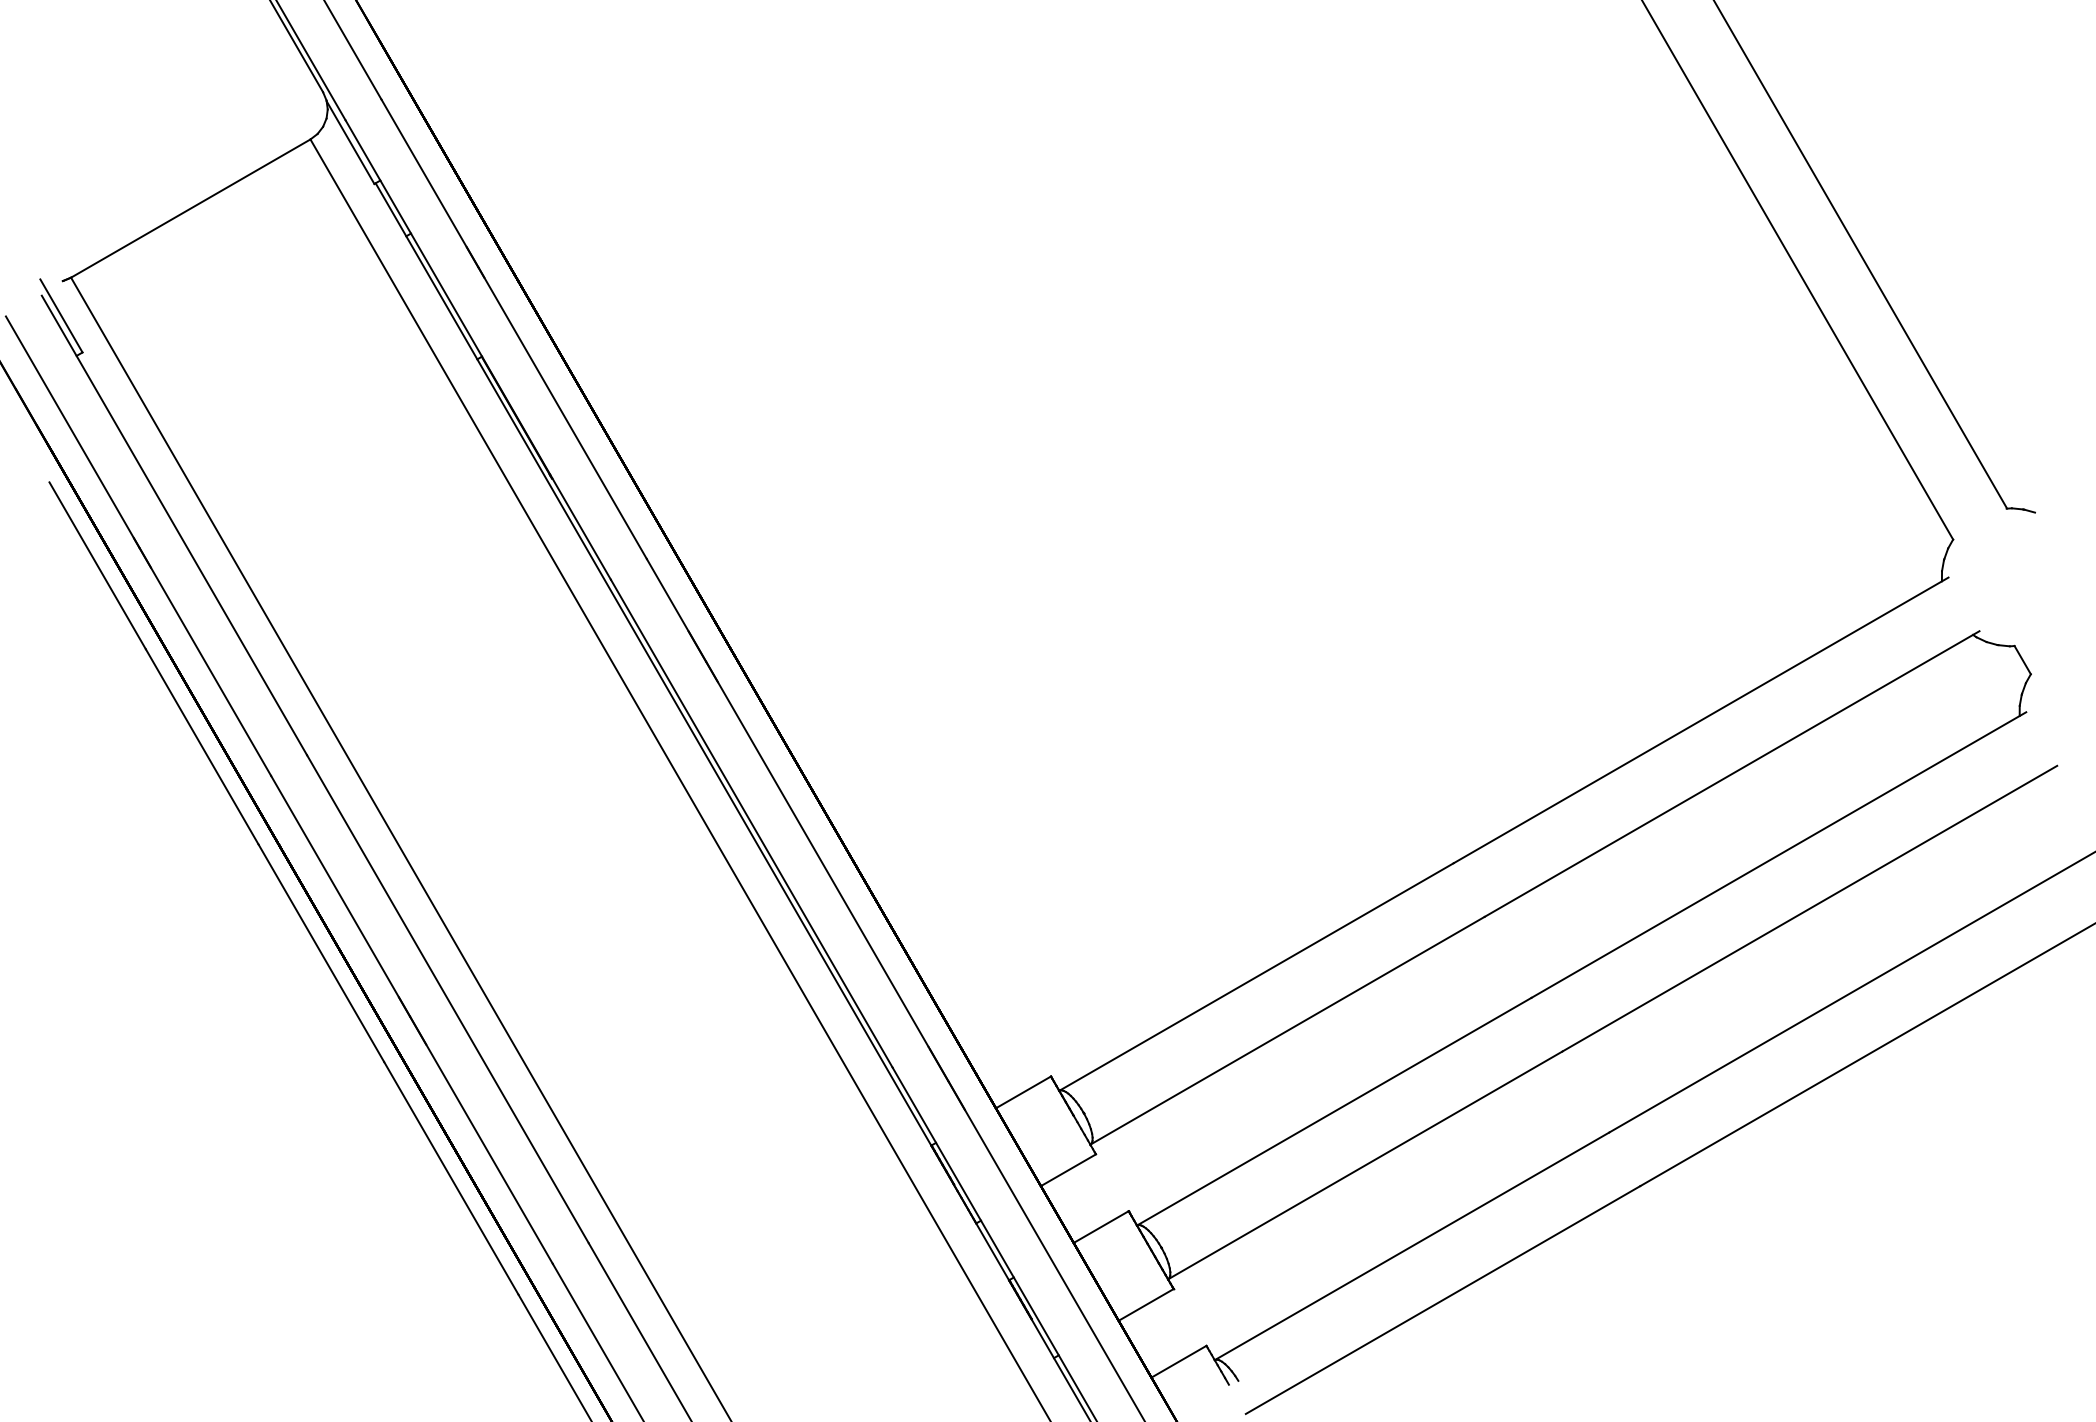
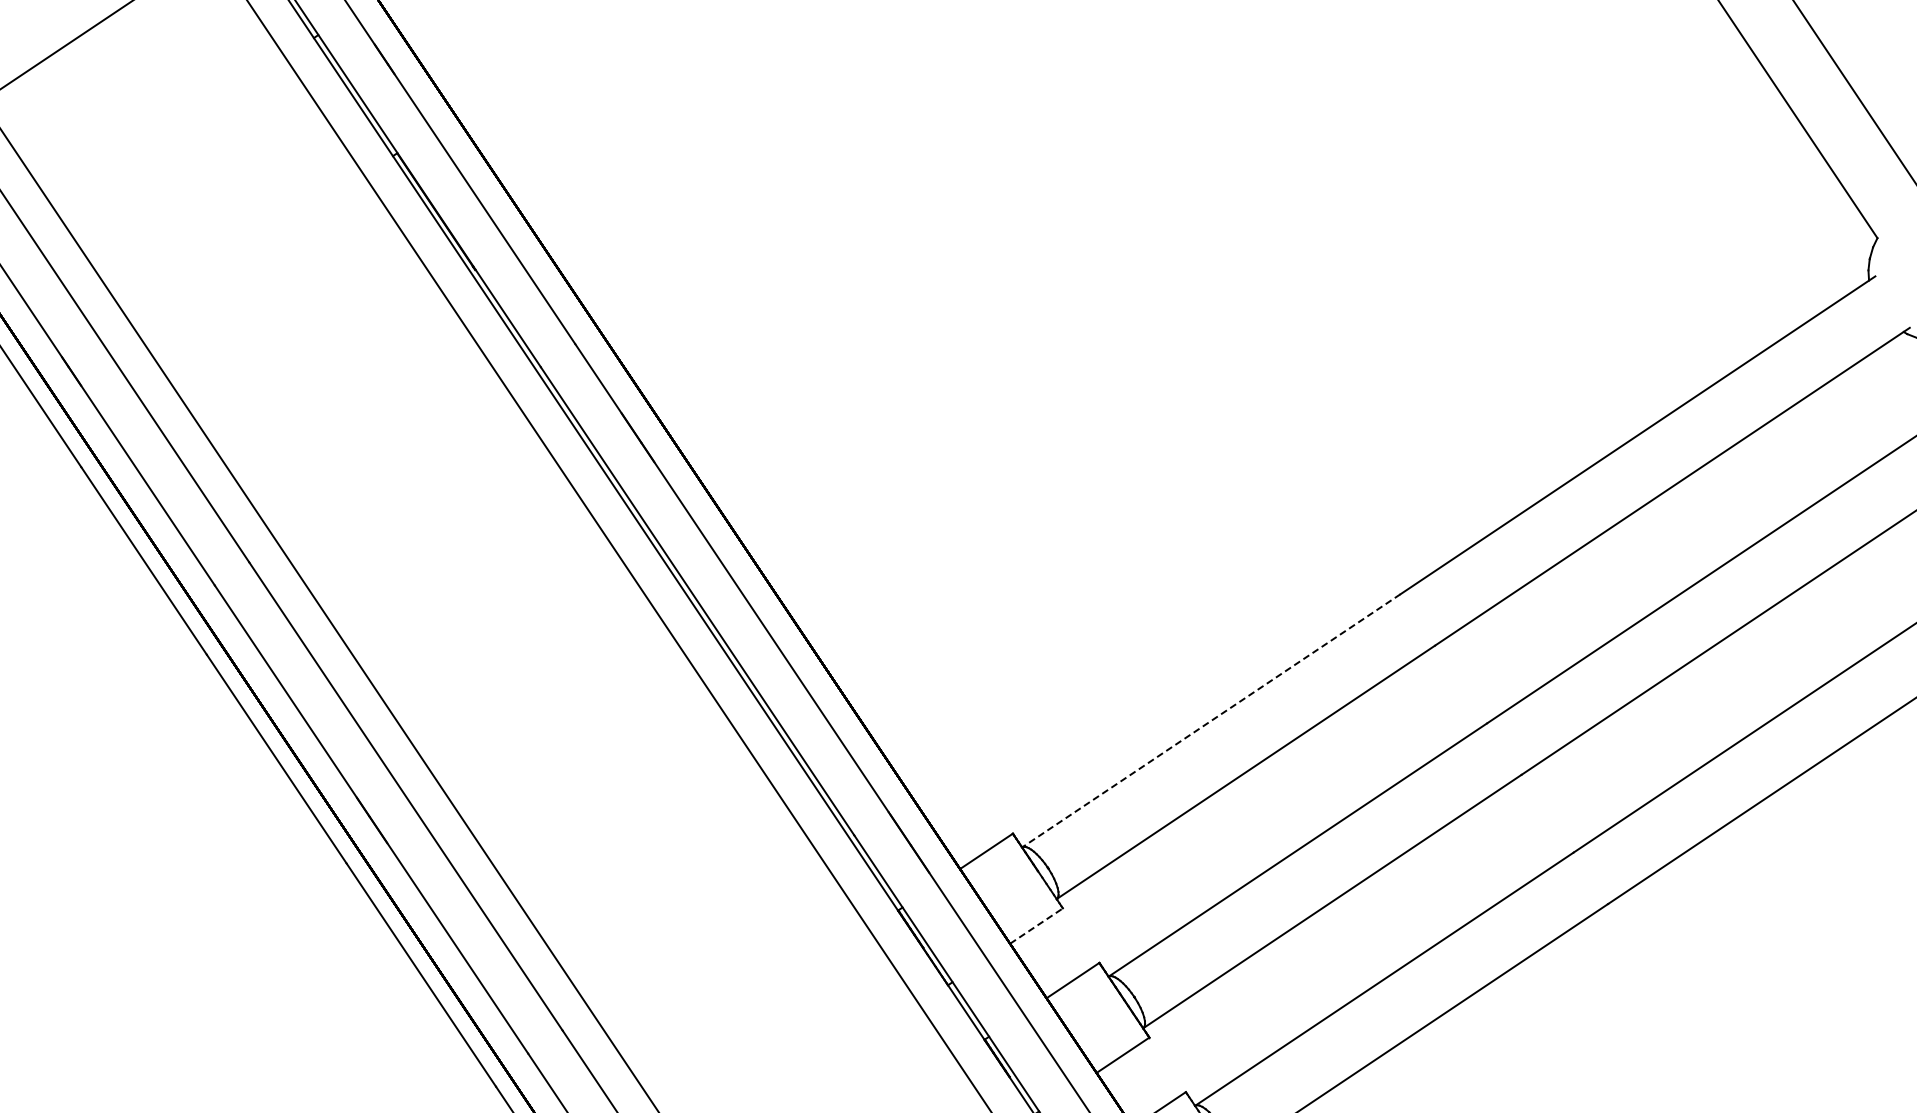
line: (1256, 977) -> (1211, 721), solid -> dashed
line: (1068, 1170) -> (1036, 926), solid -> dashed

